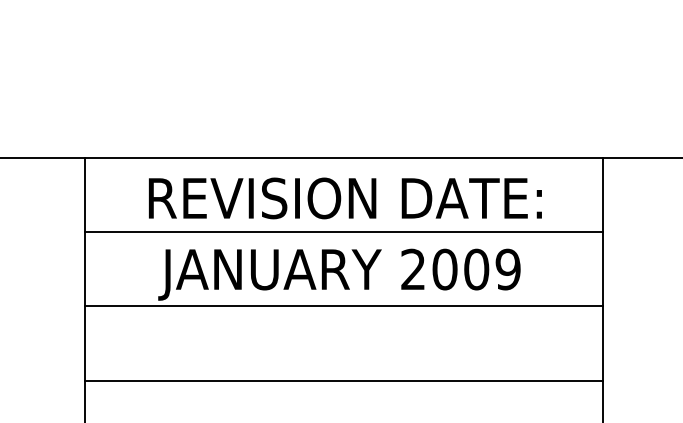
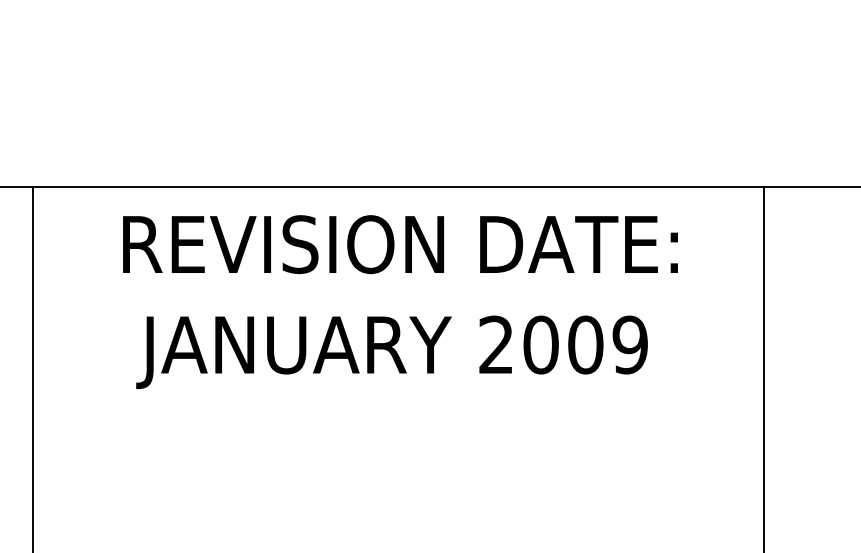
line: (343, 232) -> (397, 292), removed
line: (343, 306) -> (397, 397), removed
line: (343, 380) -> (397, 501), removed

